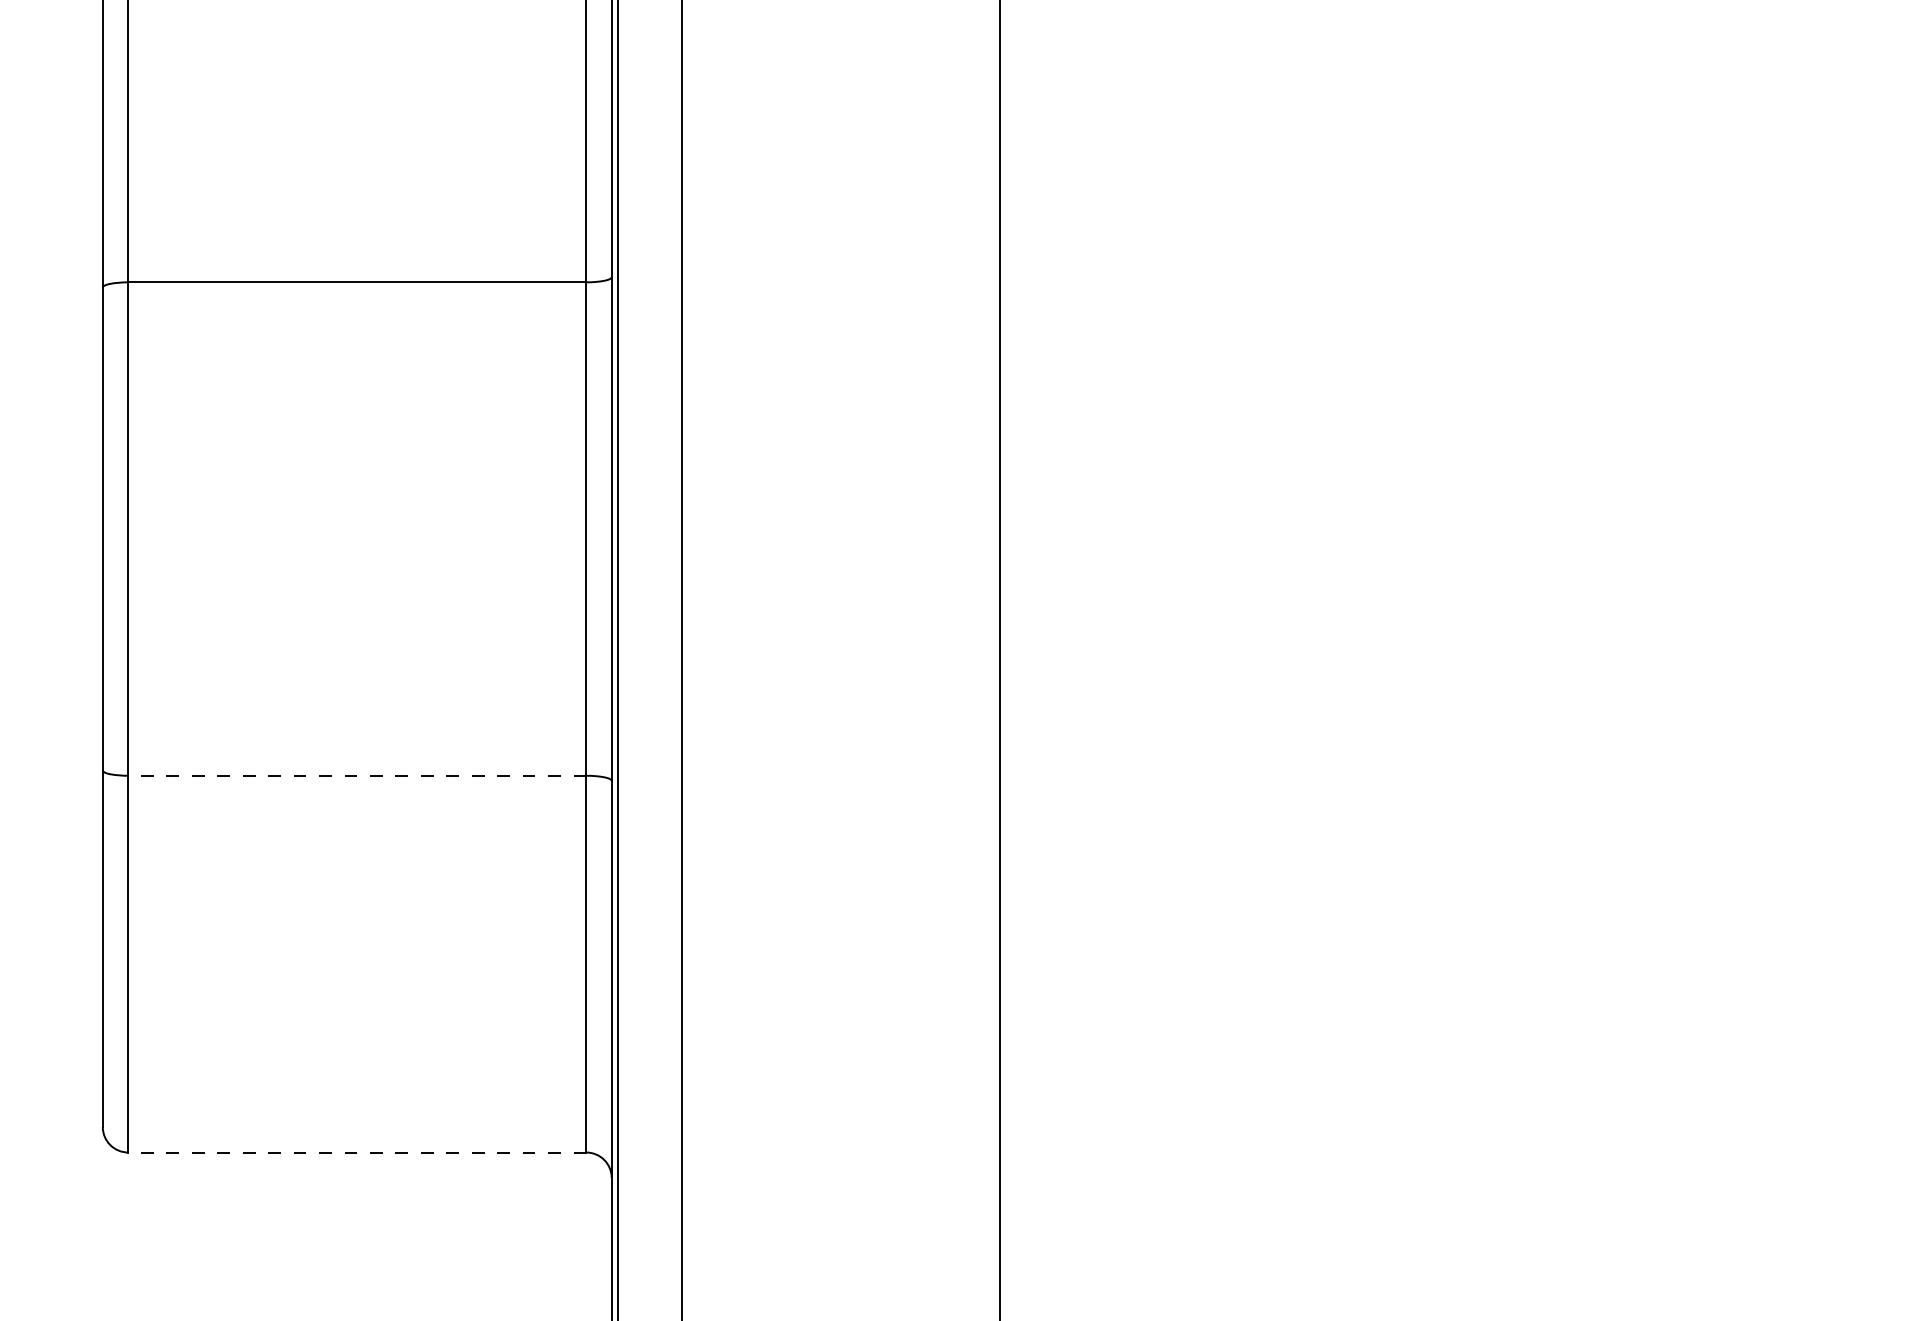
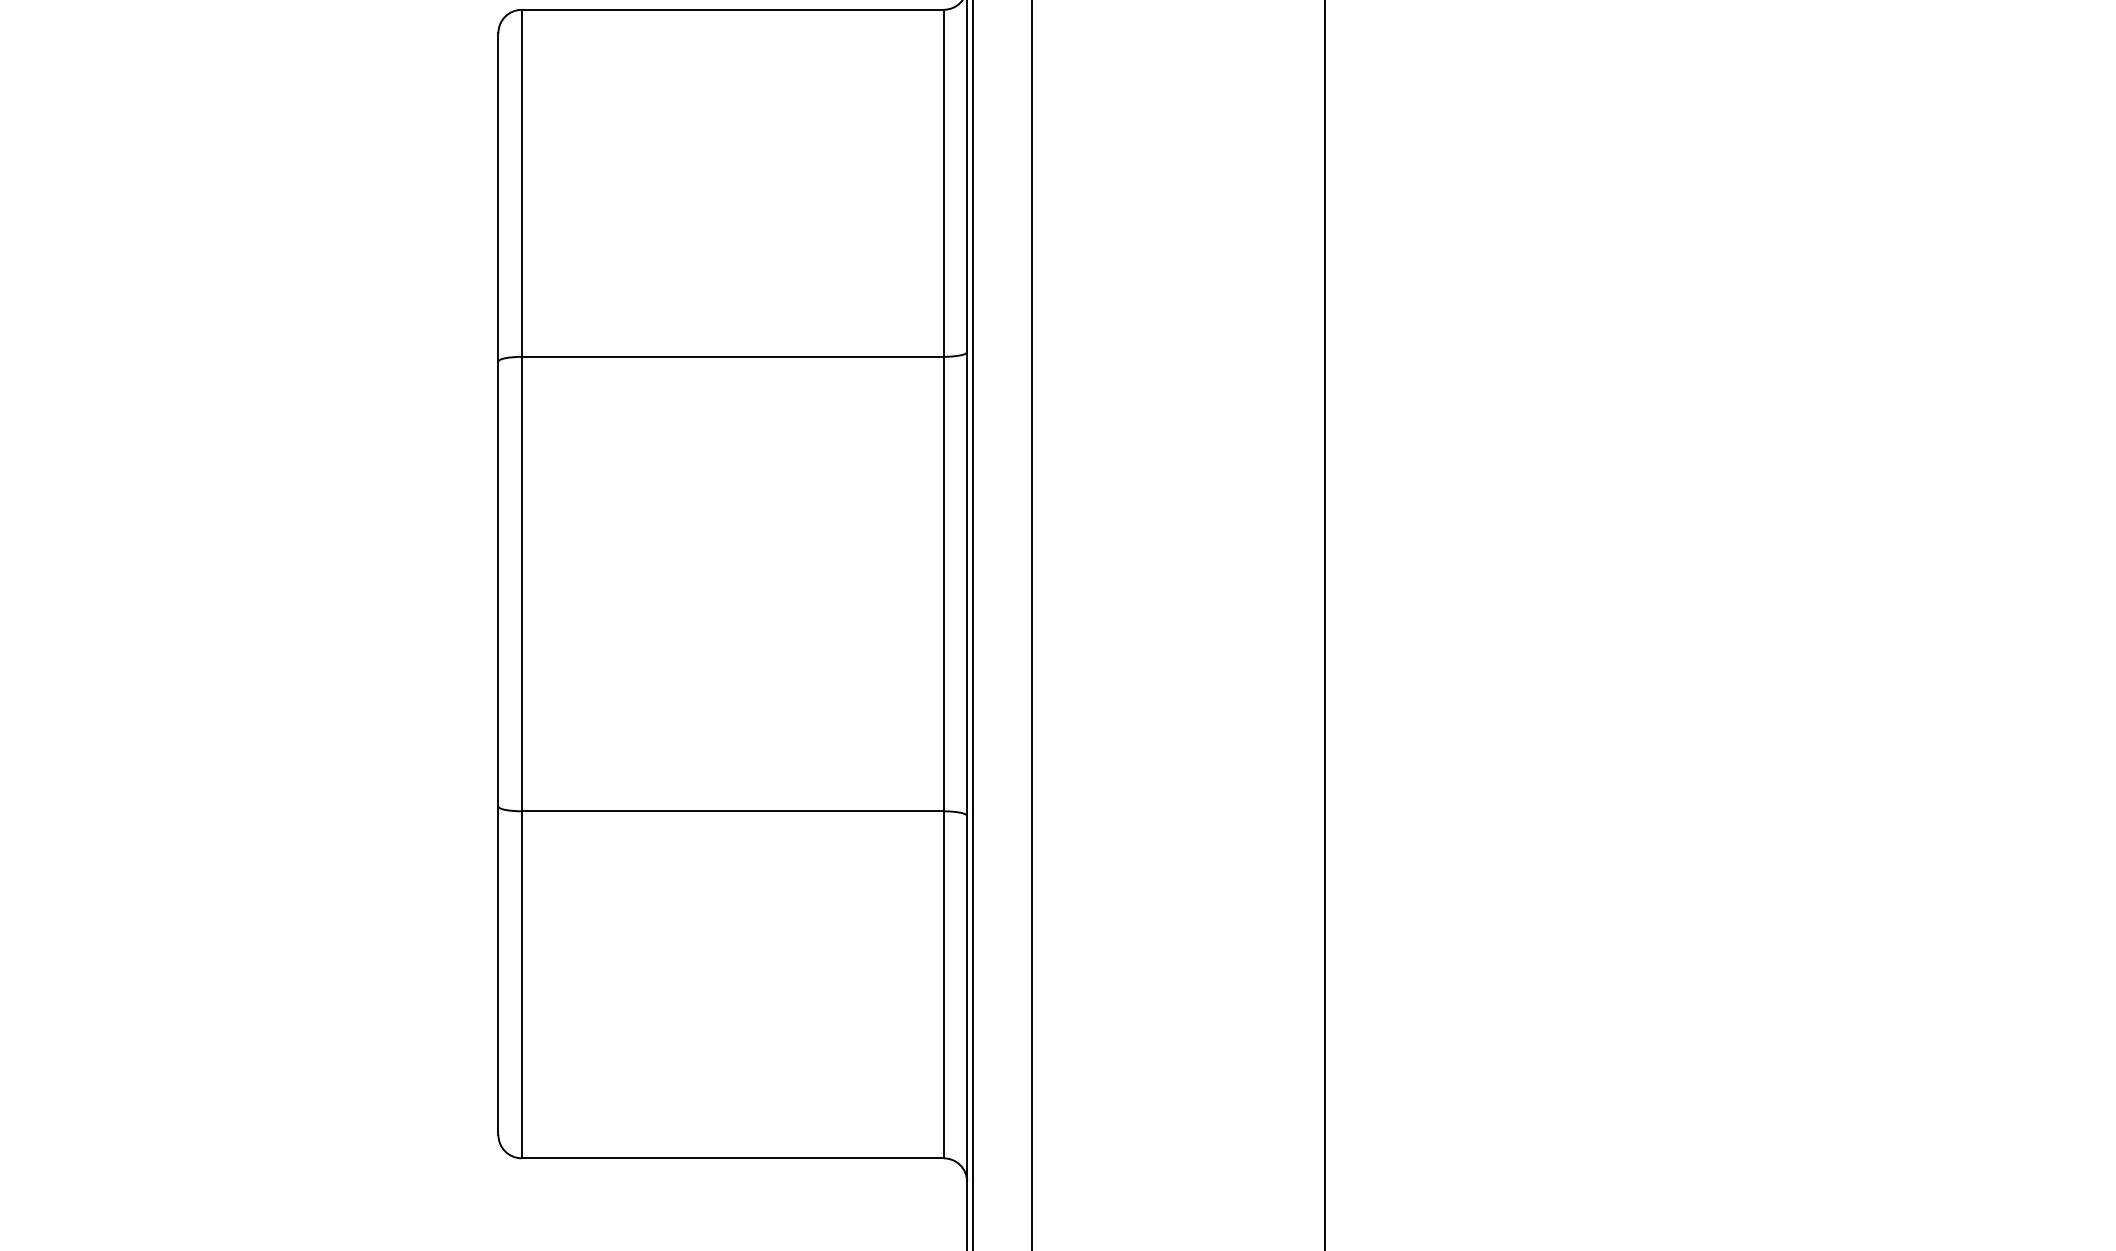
line: (356, 775) -> (732, 811), dashed -> solid
line: (356, 1152) -> (732, 1158), dashed -> solid

